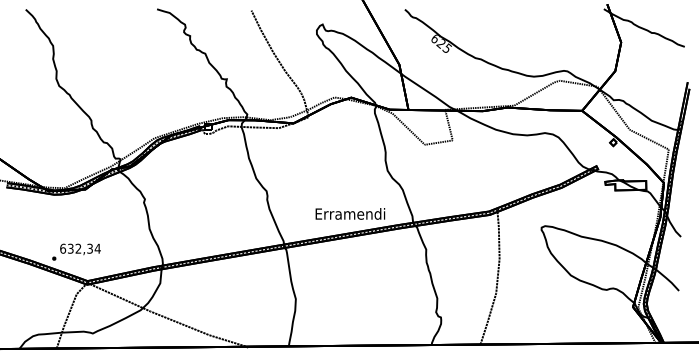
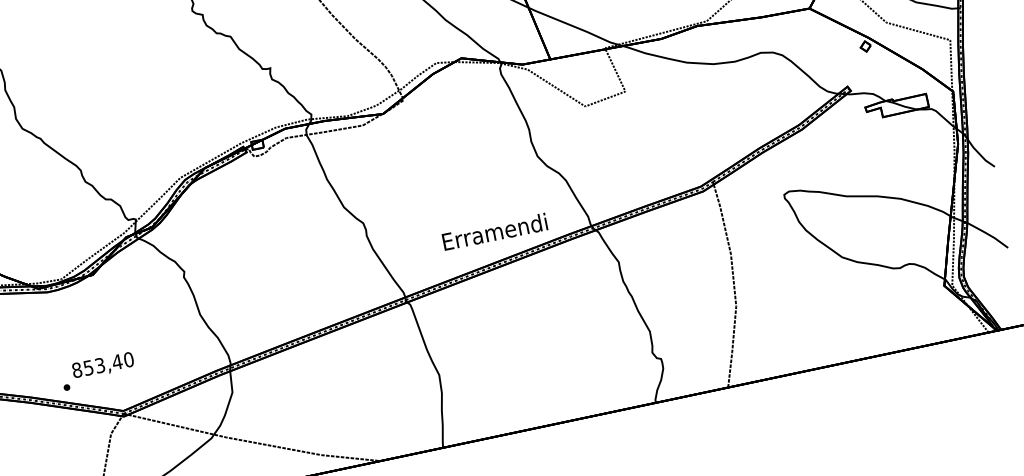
text: (80, 248) -> (103, 364), 632,34 -> 853,40

